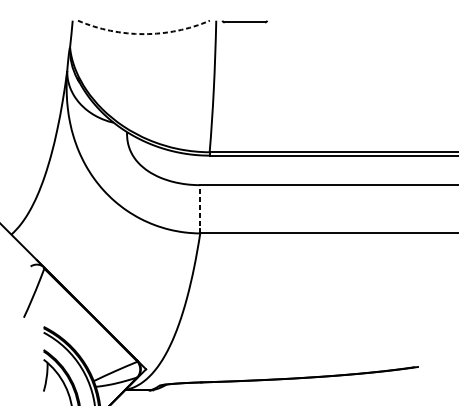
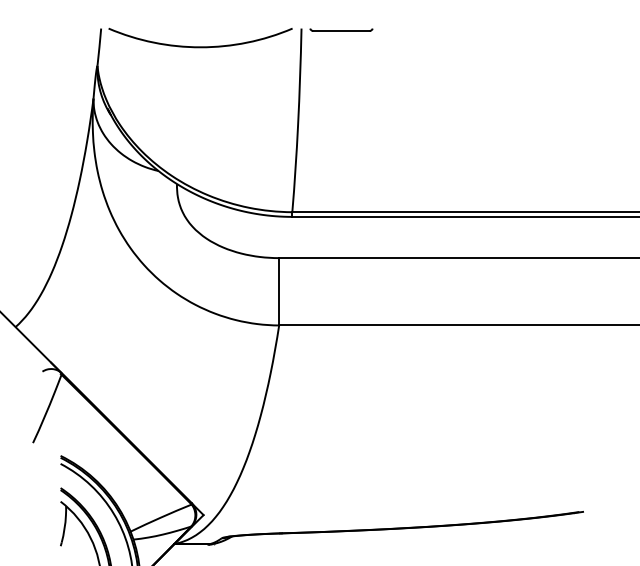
arc: (143, 34) -> (200, 47), dashed -> solid
line: (200, 209) -> (279, 291), dashed -> solid

